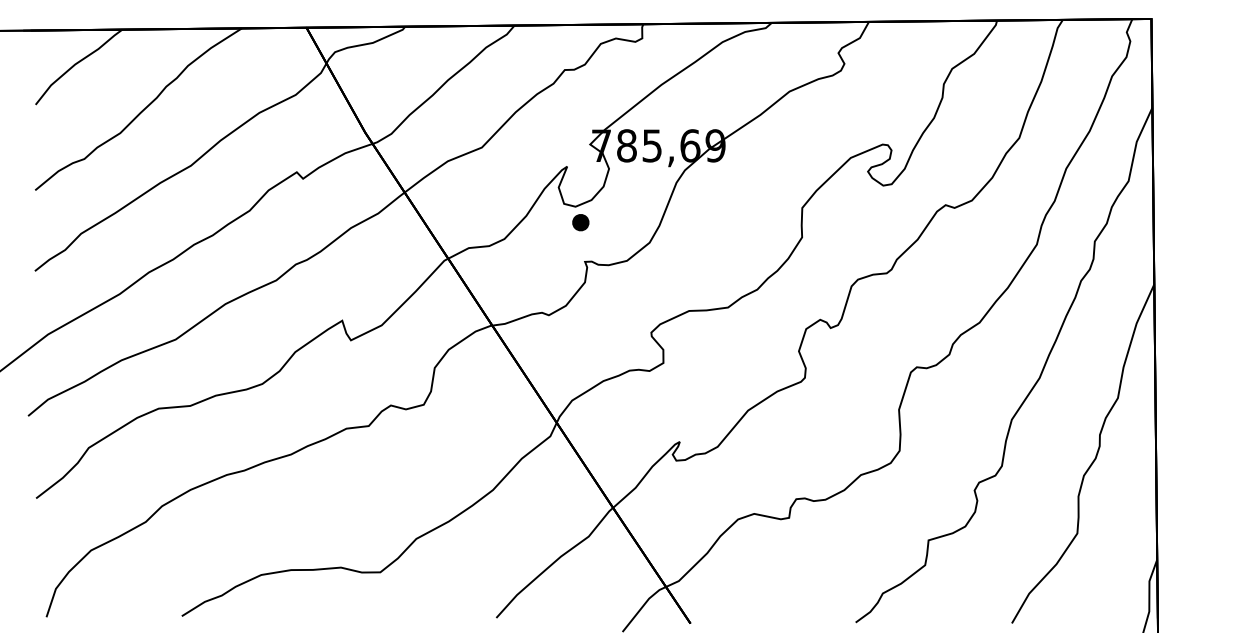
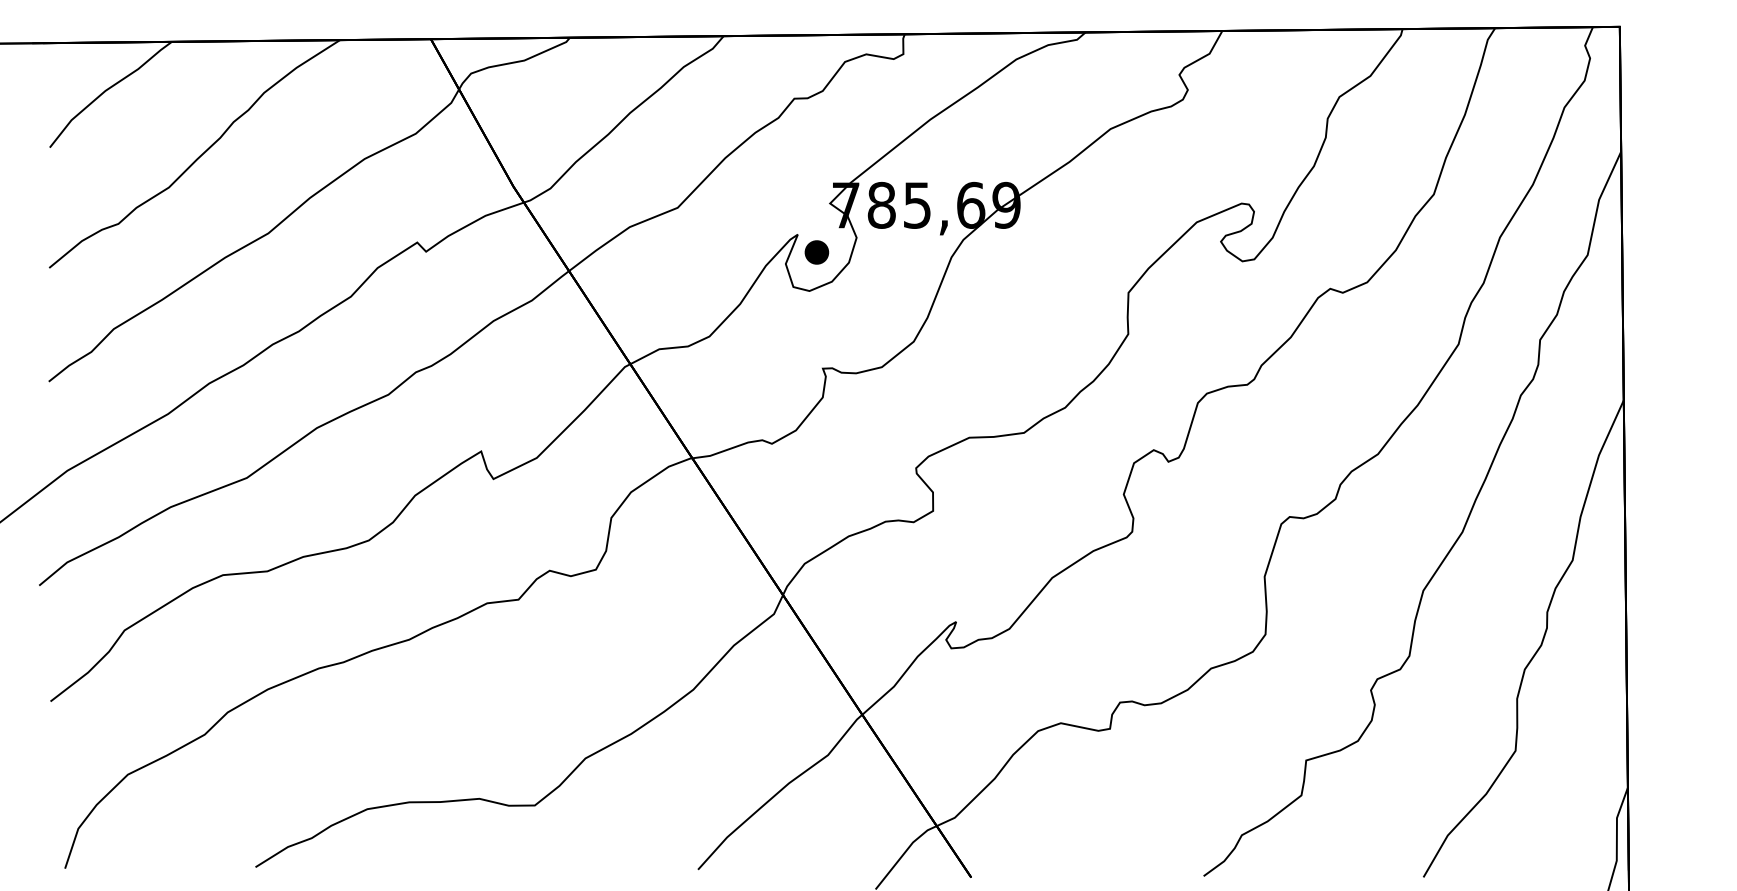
part: (580, 222) -> (816, 252), moved

